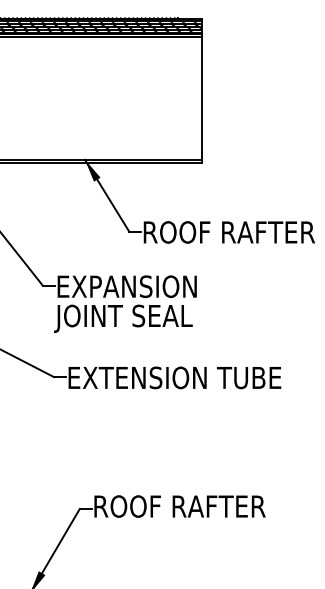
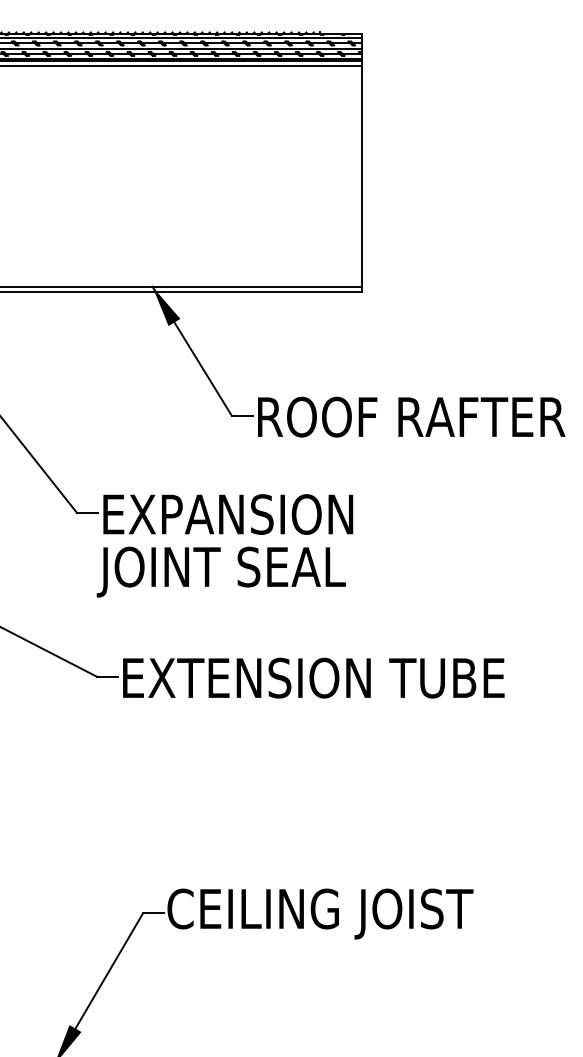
text: (179, 509) -> (322, 914), ROOF RAFTER -> CEILING JOIST

